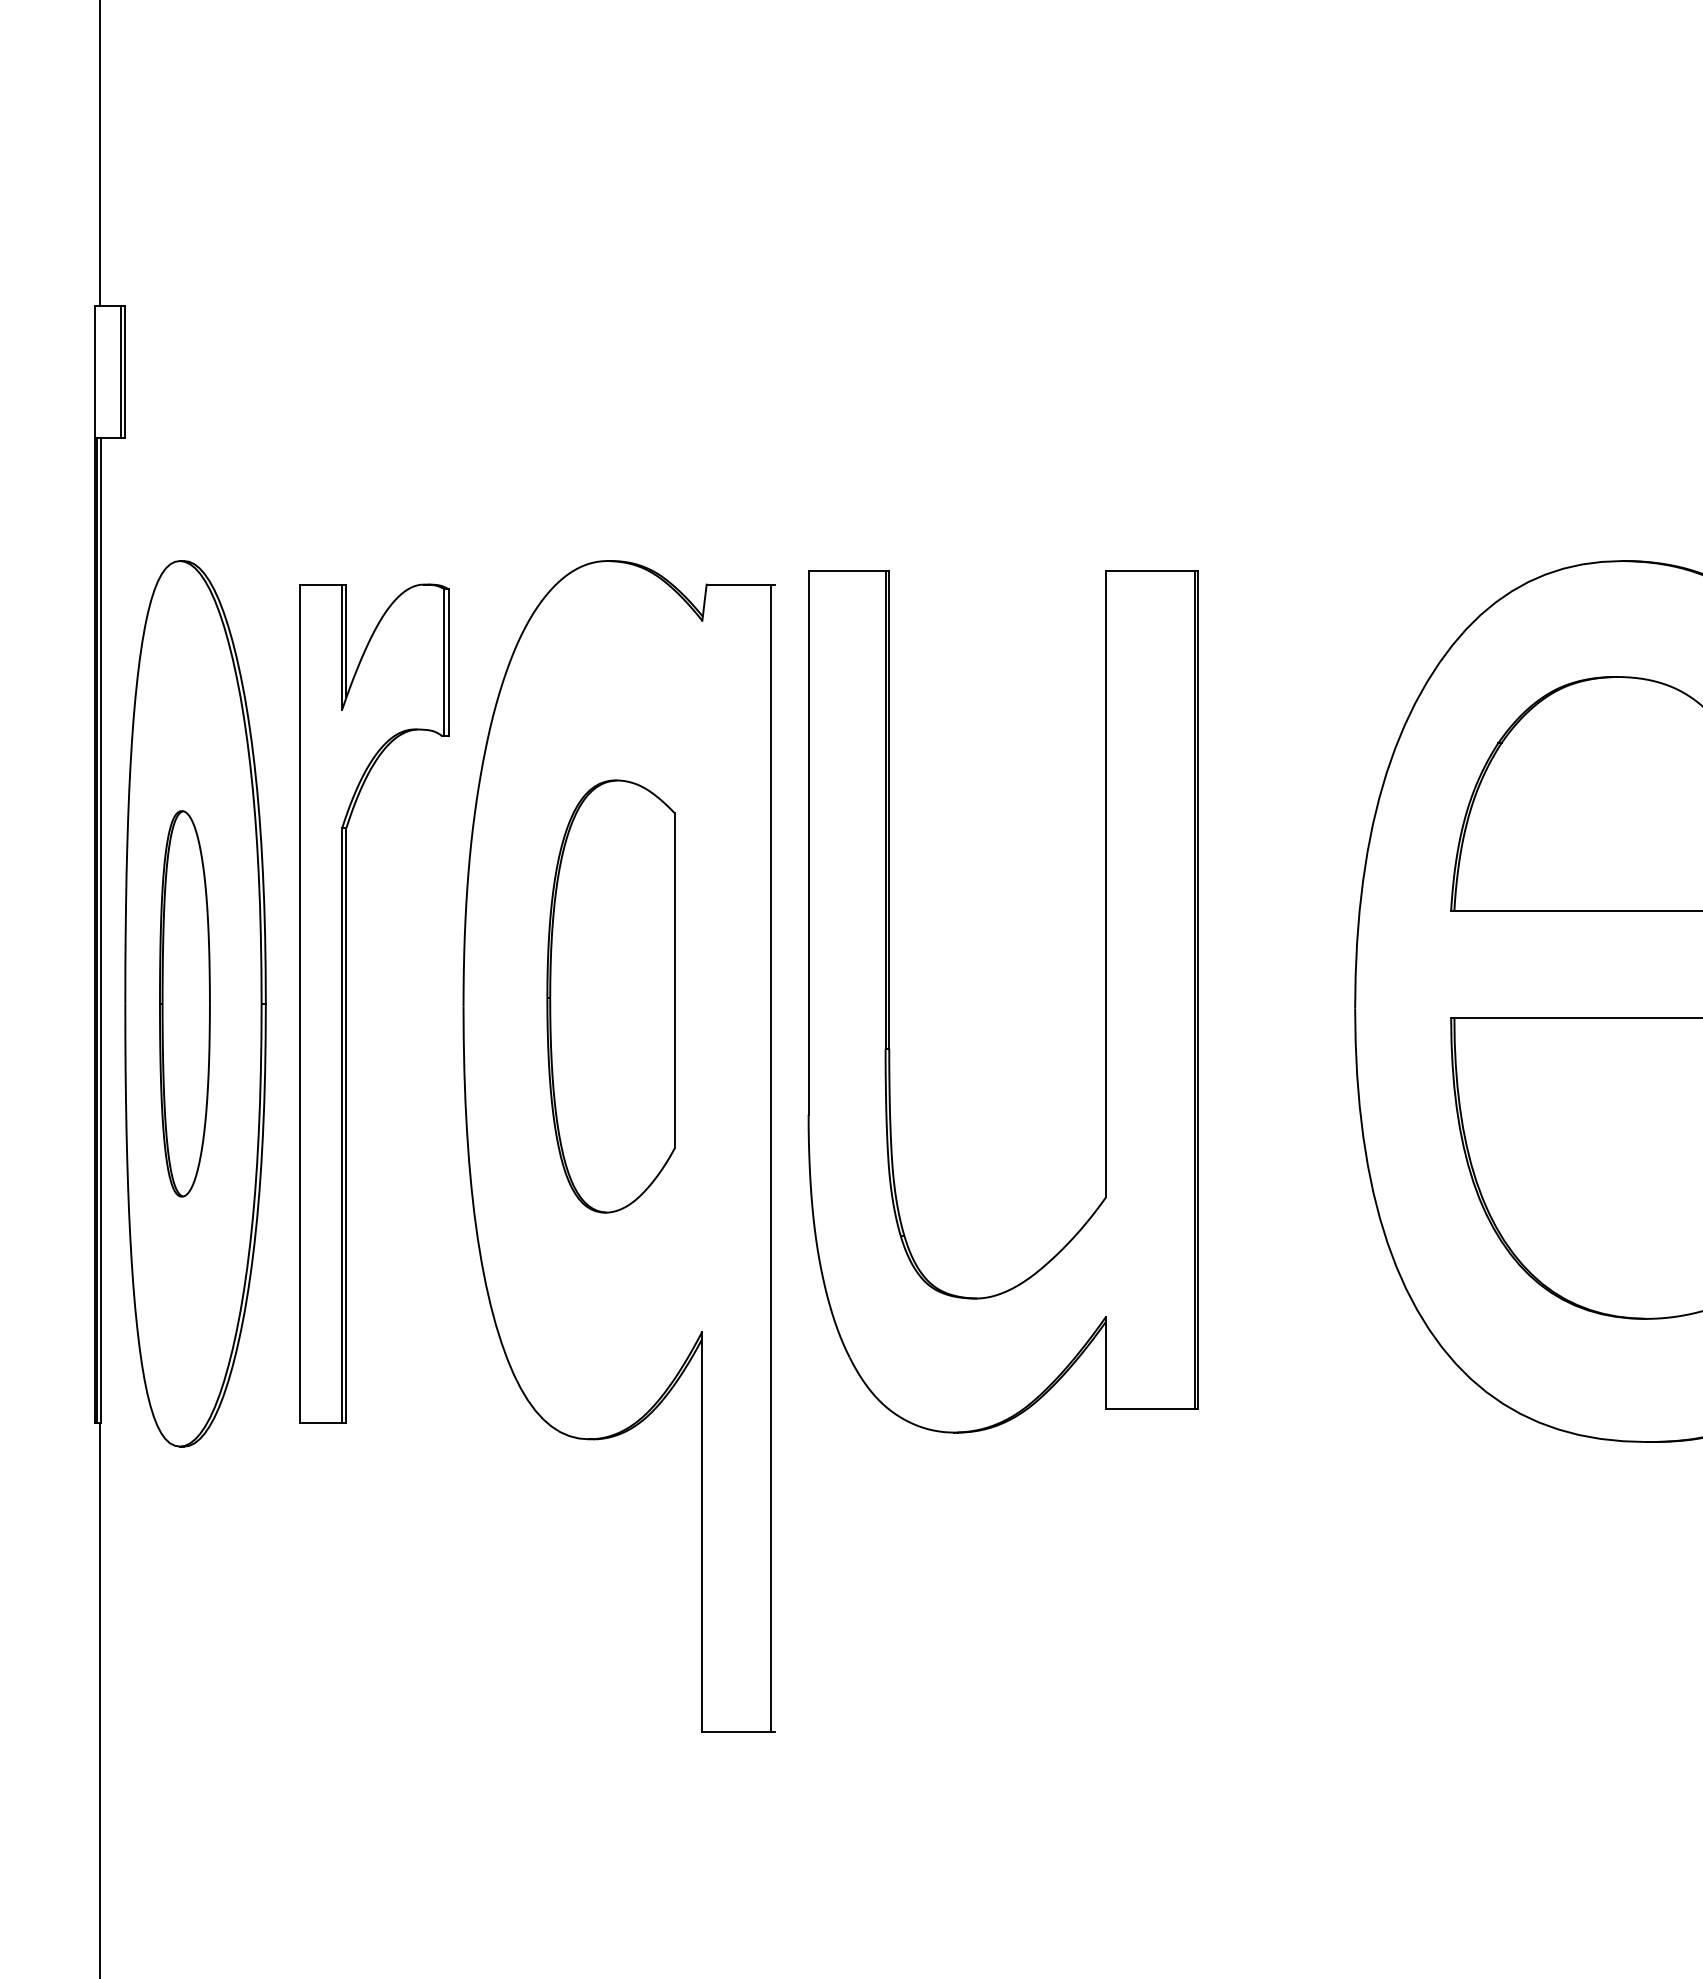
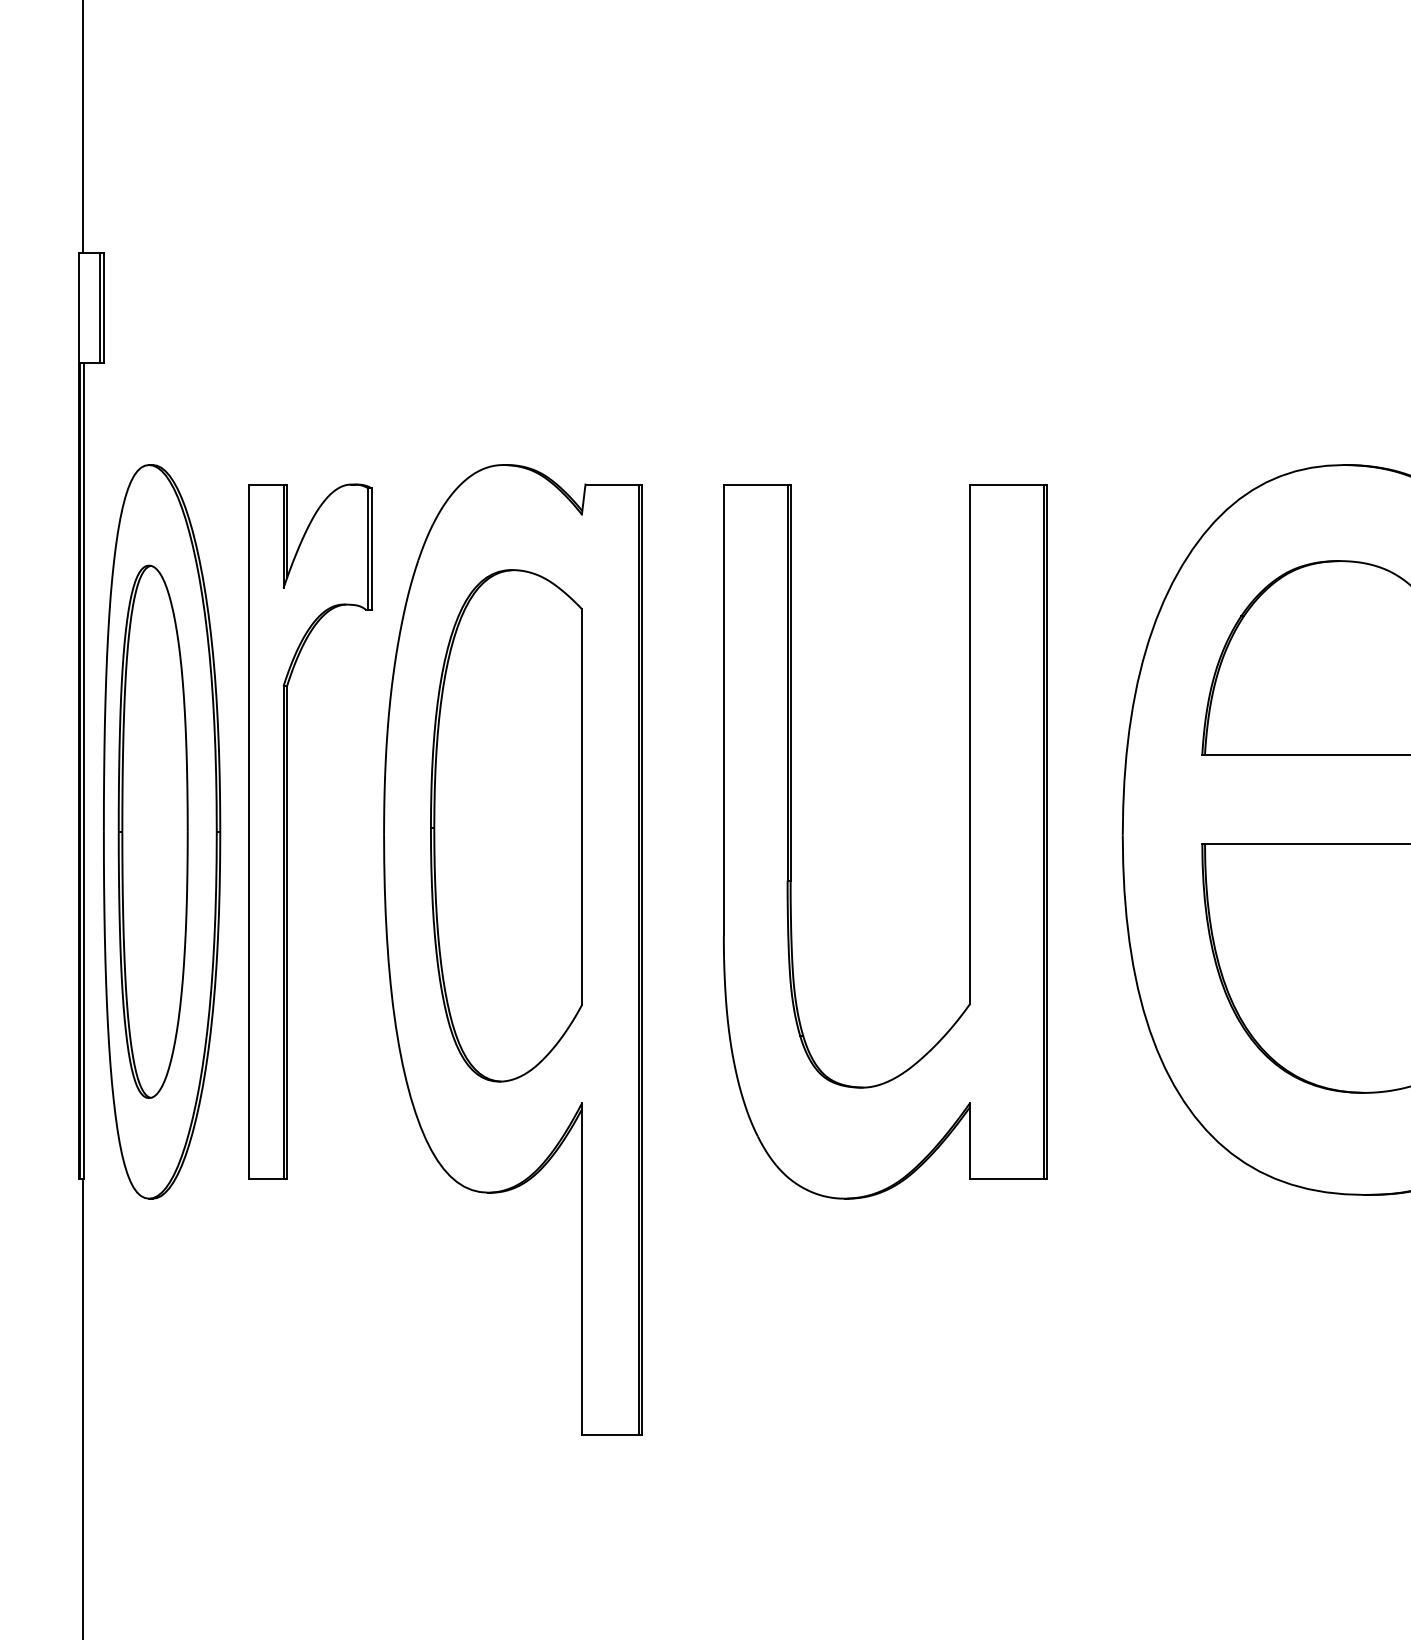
part: (610, 996) -> (505, 825), size x1.43
part: (1105, 1001) -> (969, 841), moved
part: (184, 1003) -> (152, 831), size x1.67
line: (775, 1157) -> (642, 959), added

